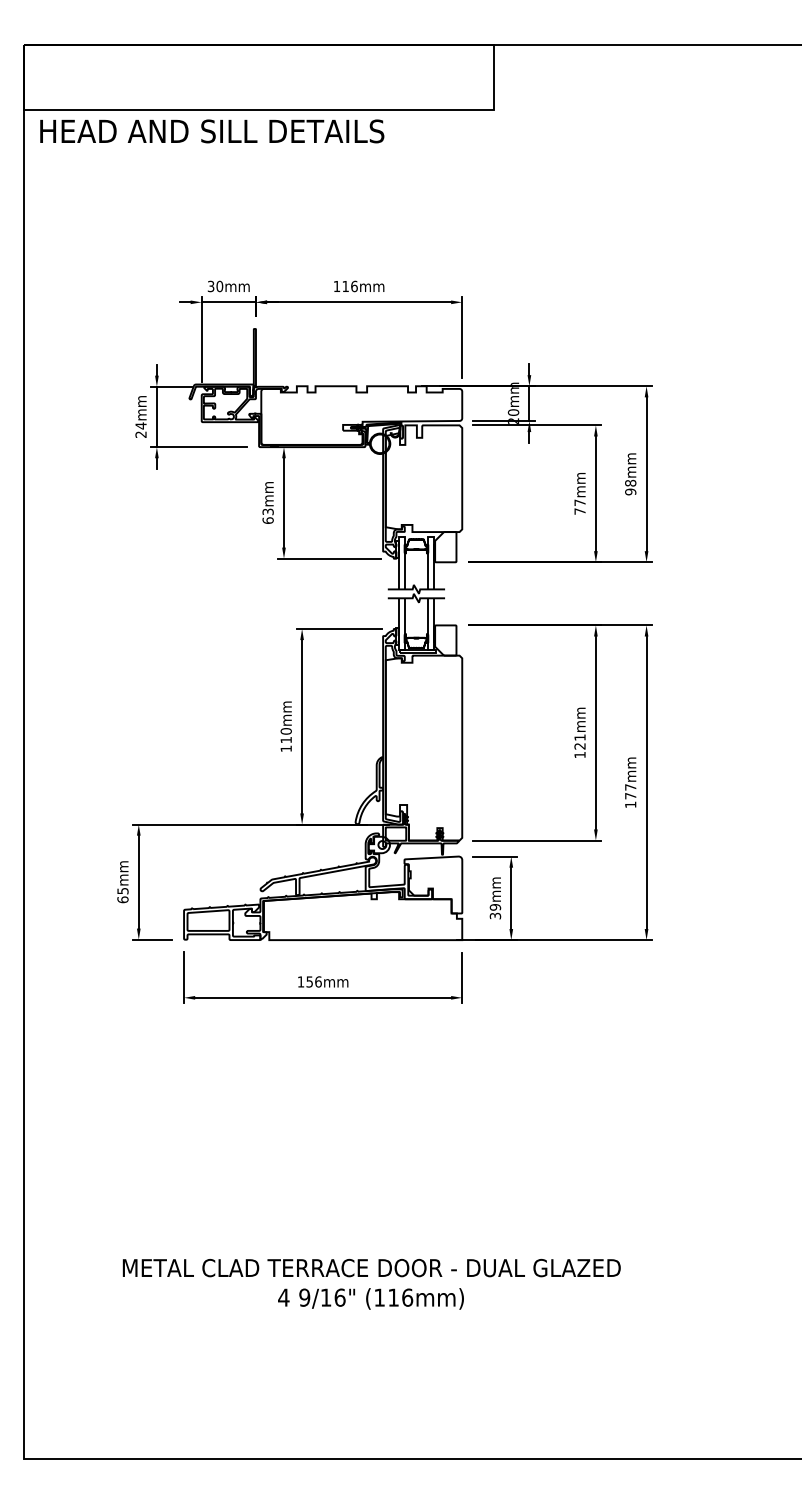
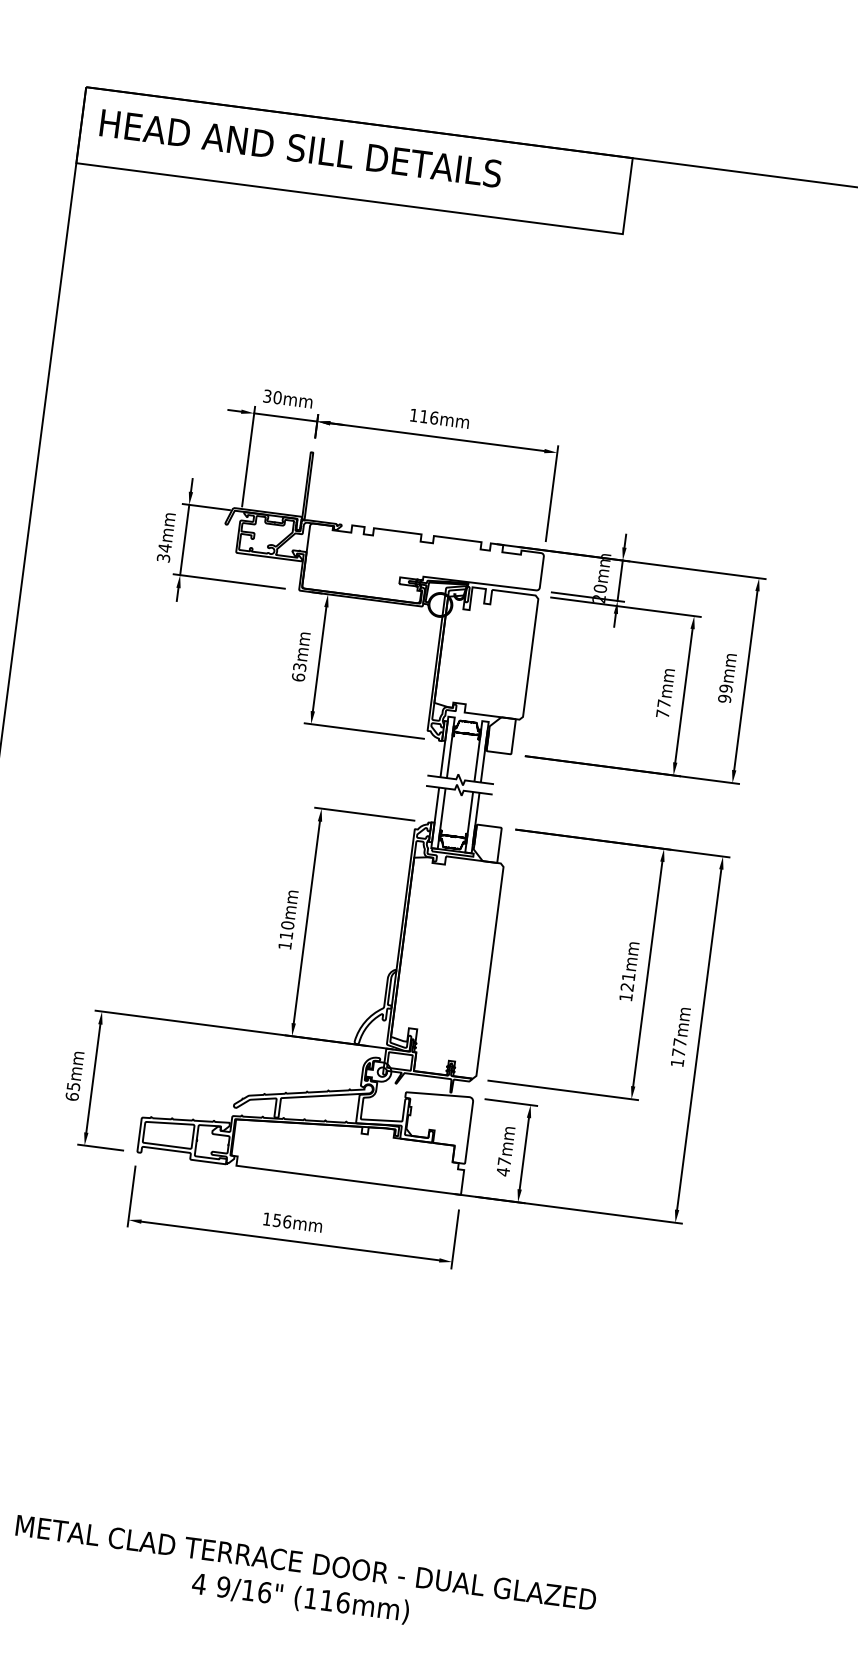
text: (212, 131) -> (301, 148), moved
text: (141, 434) -> (164, 558), 24mm -> 34mm
text: (630, 482) -> (725, 687), 98mm -> 99mm
text: (495, 911) -> (503, 1166), 39mm -> 47mm

